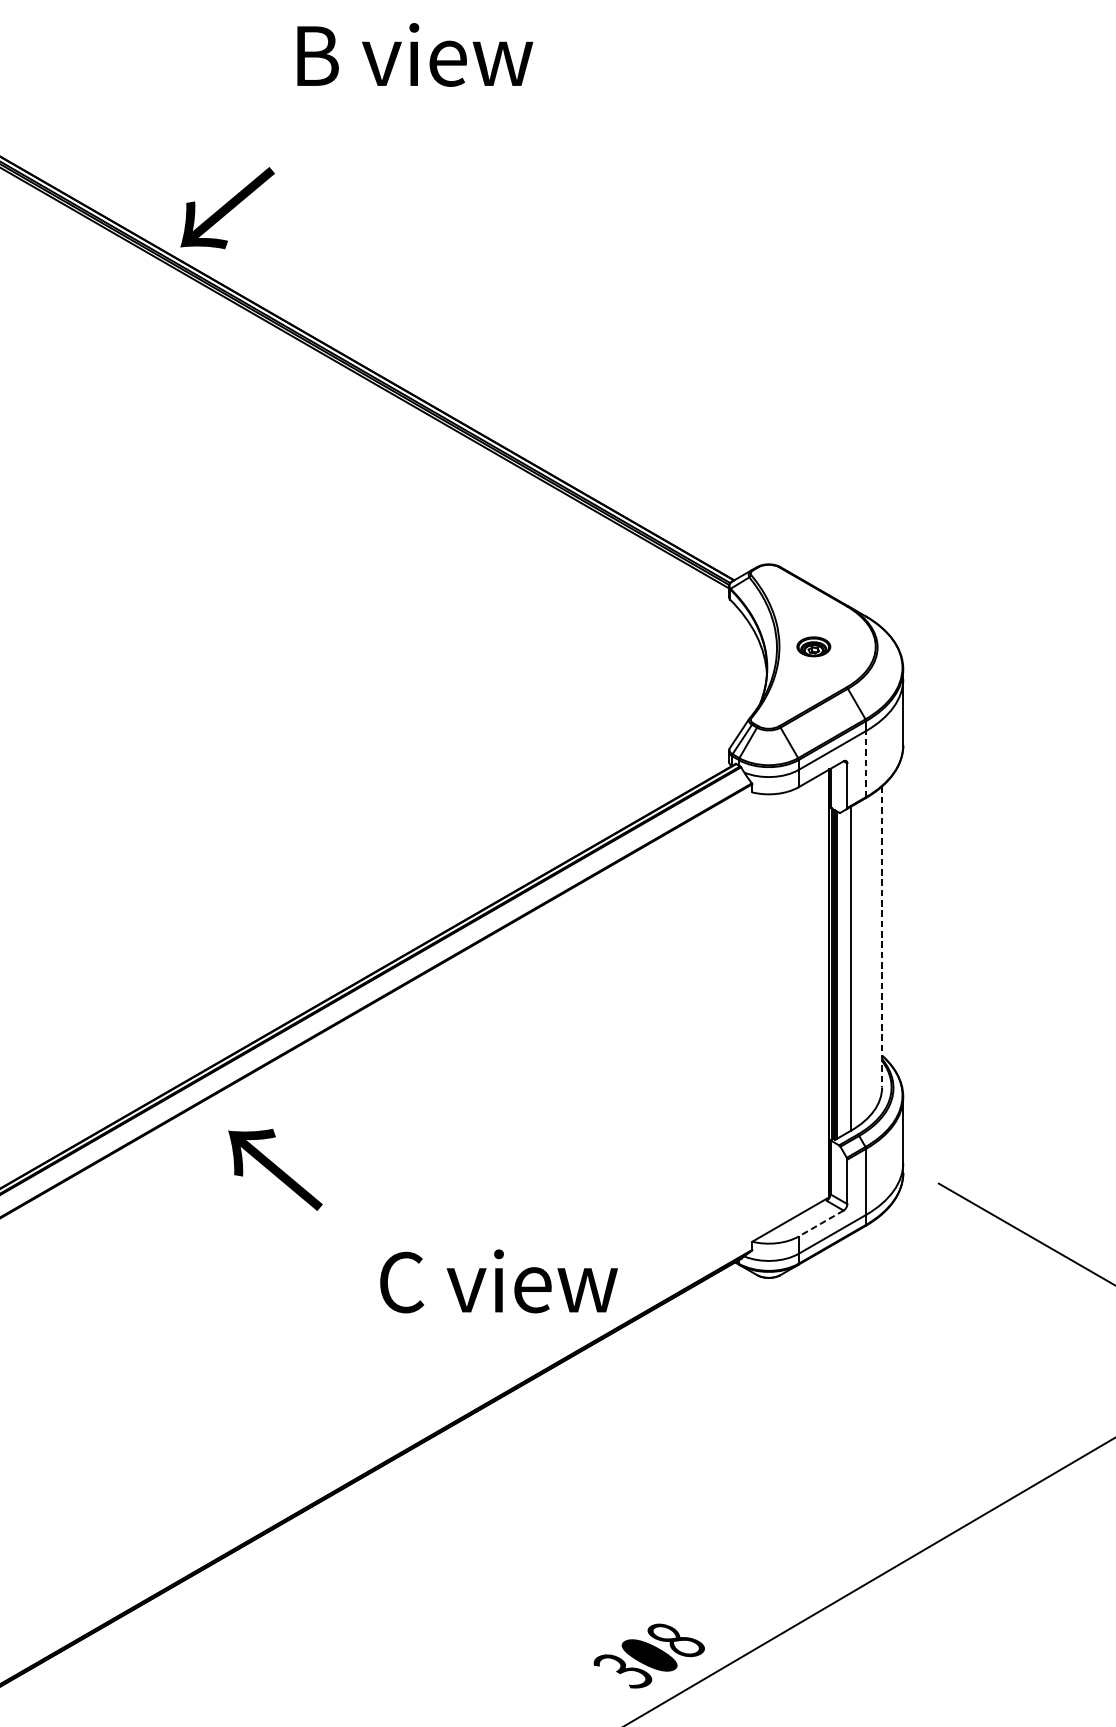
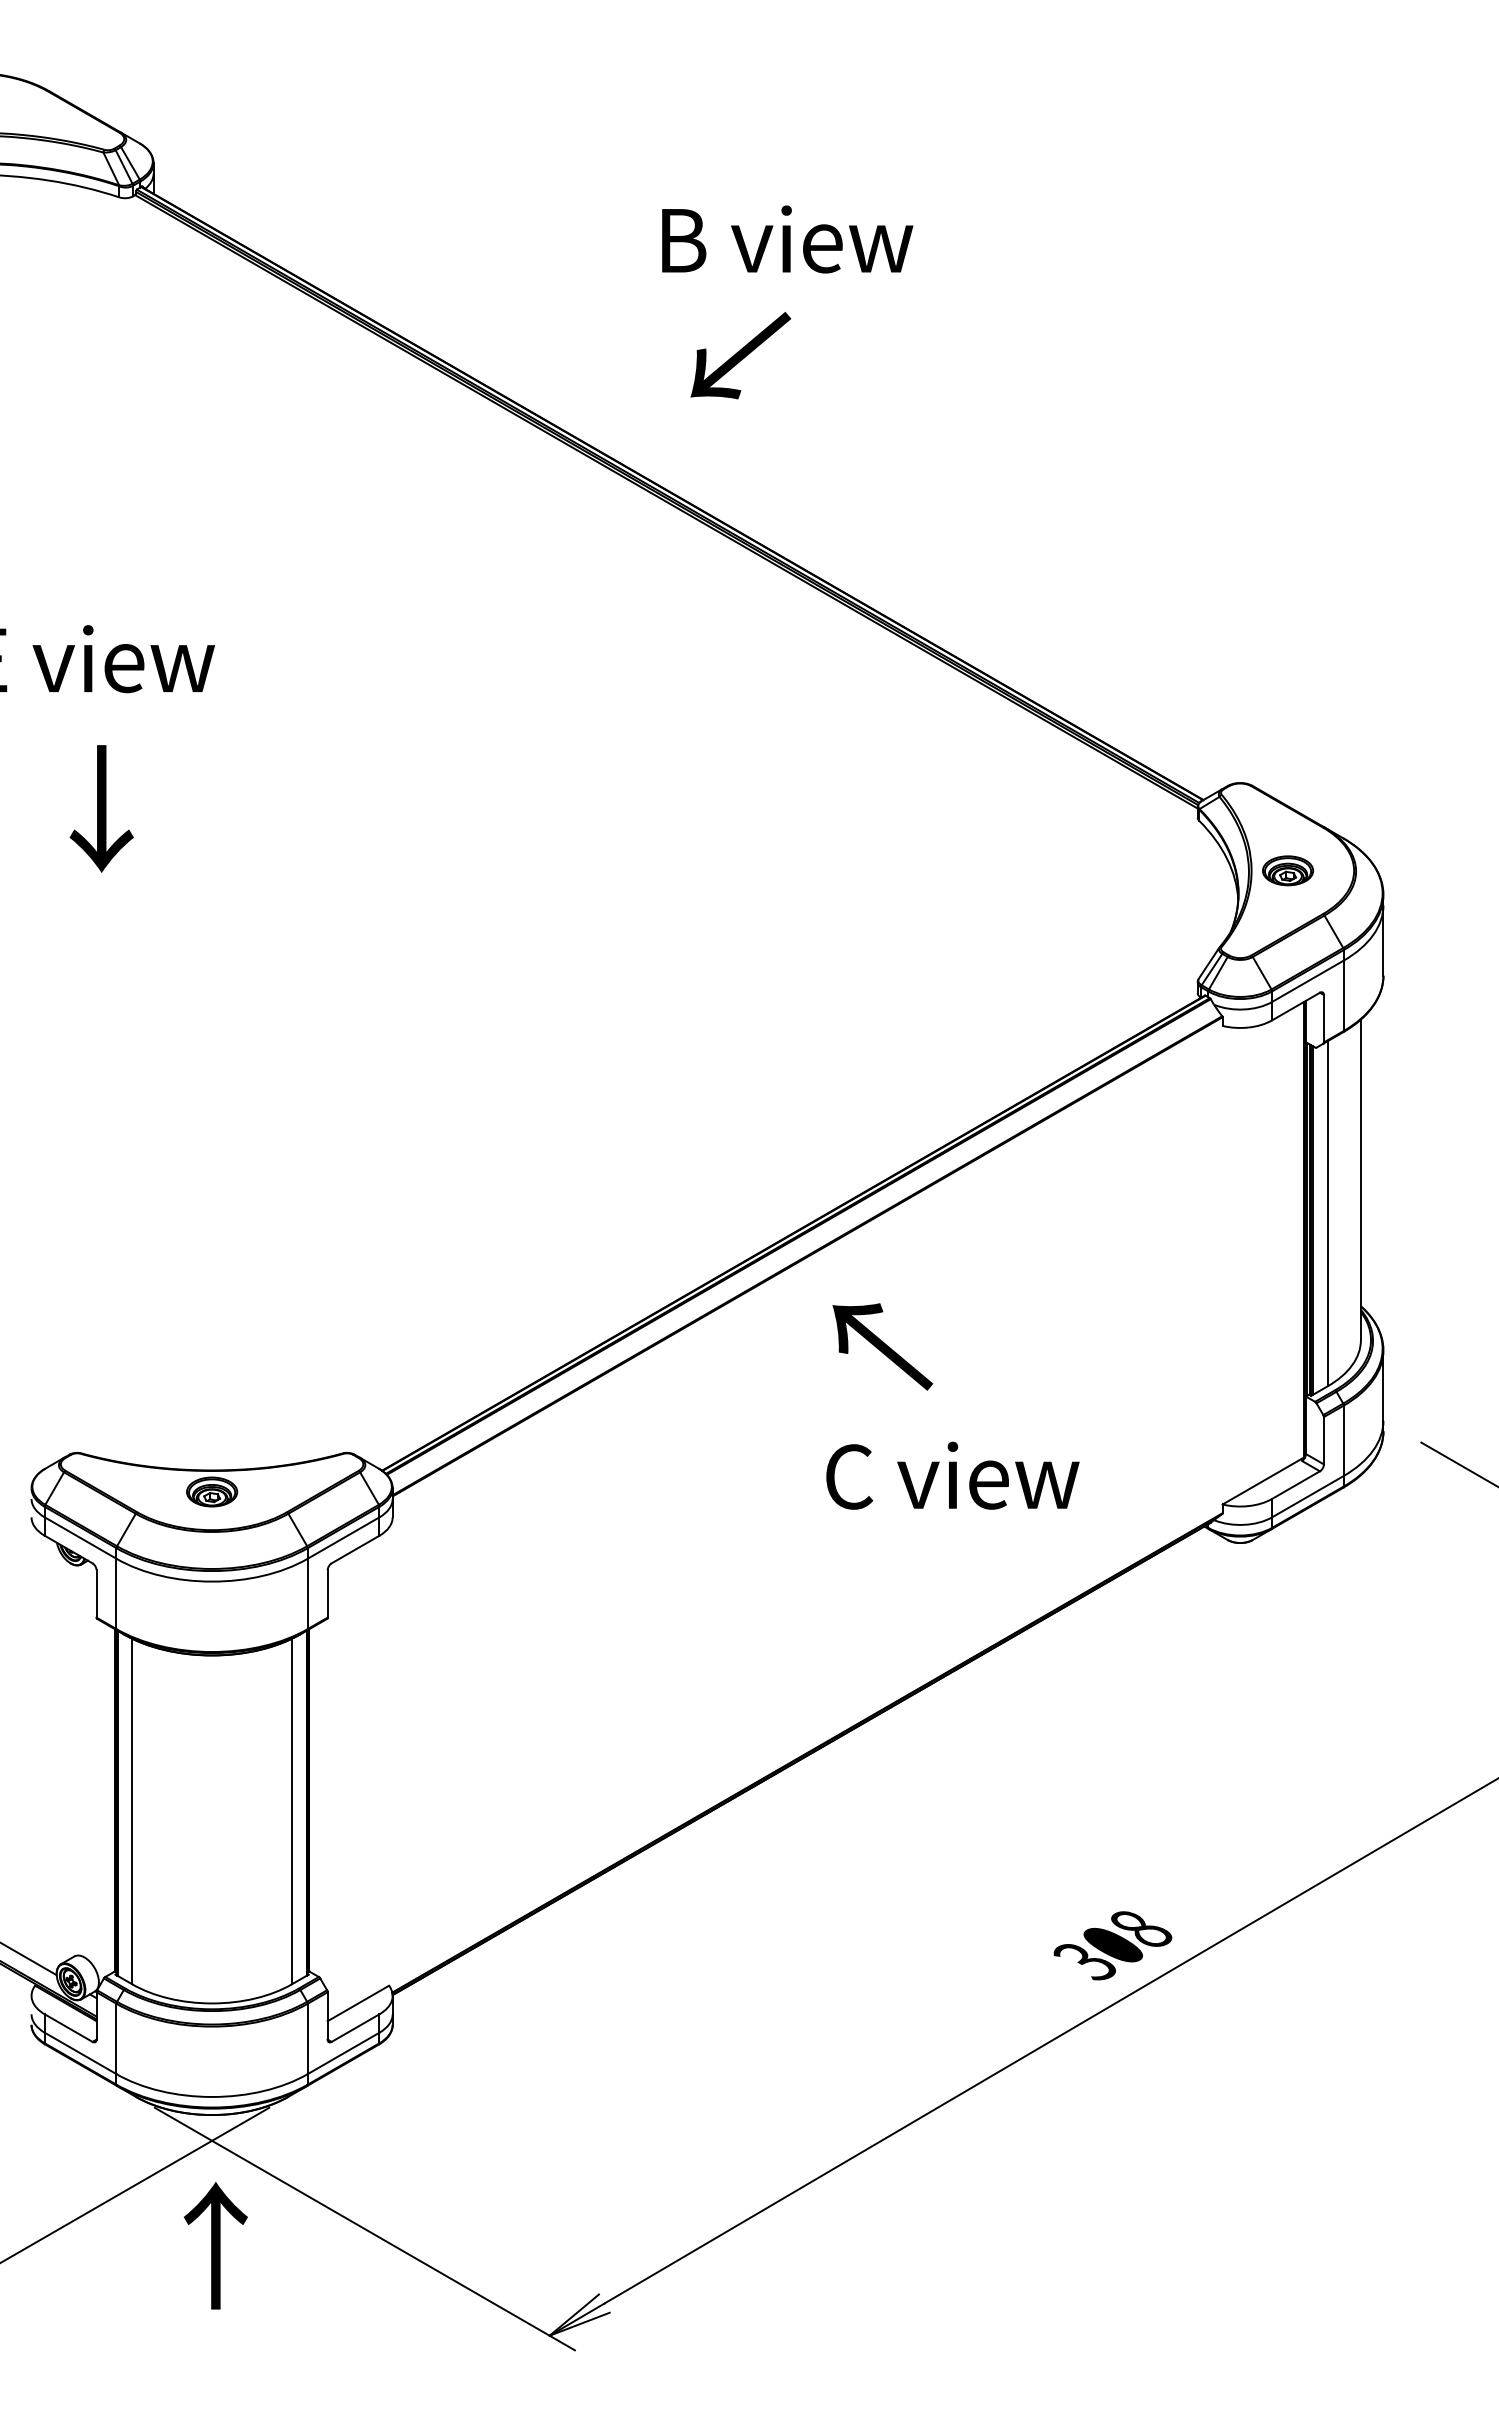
text: (415, 54) -> (787, 239), moved
text: (227, 208) -> (740, 355), moved
part: (814, 646) -> (1288, 870), size x1.43
line: (865, 763) -> (1343, 995), dashed -> solid
line: (881, 937) -> (1360, 1180), dashed -> solid
text: (275, 1169) -> (882, 1346), moved
line: (821, 1223) -> (1296, 1485), dashed -> solid
text: (498, 1281) -> (952, 1475), moved

